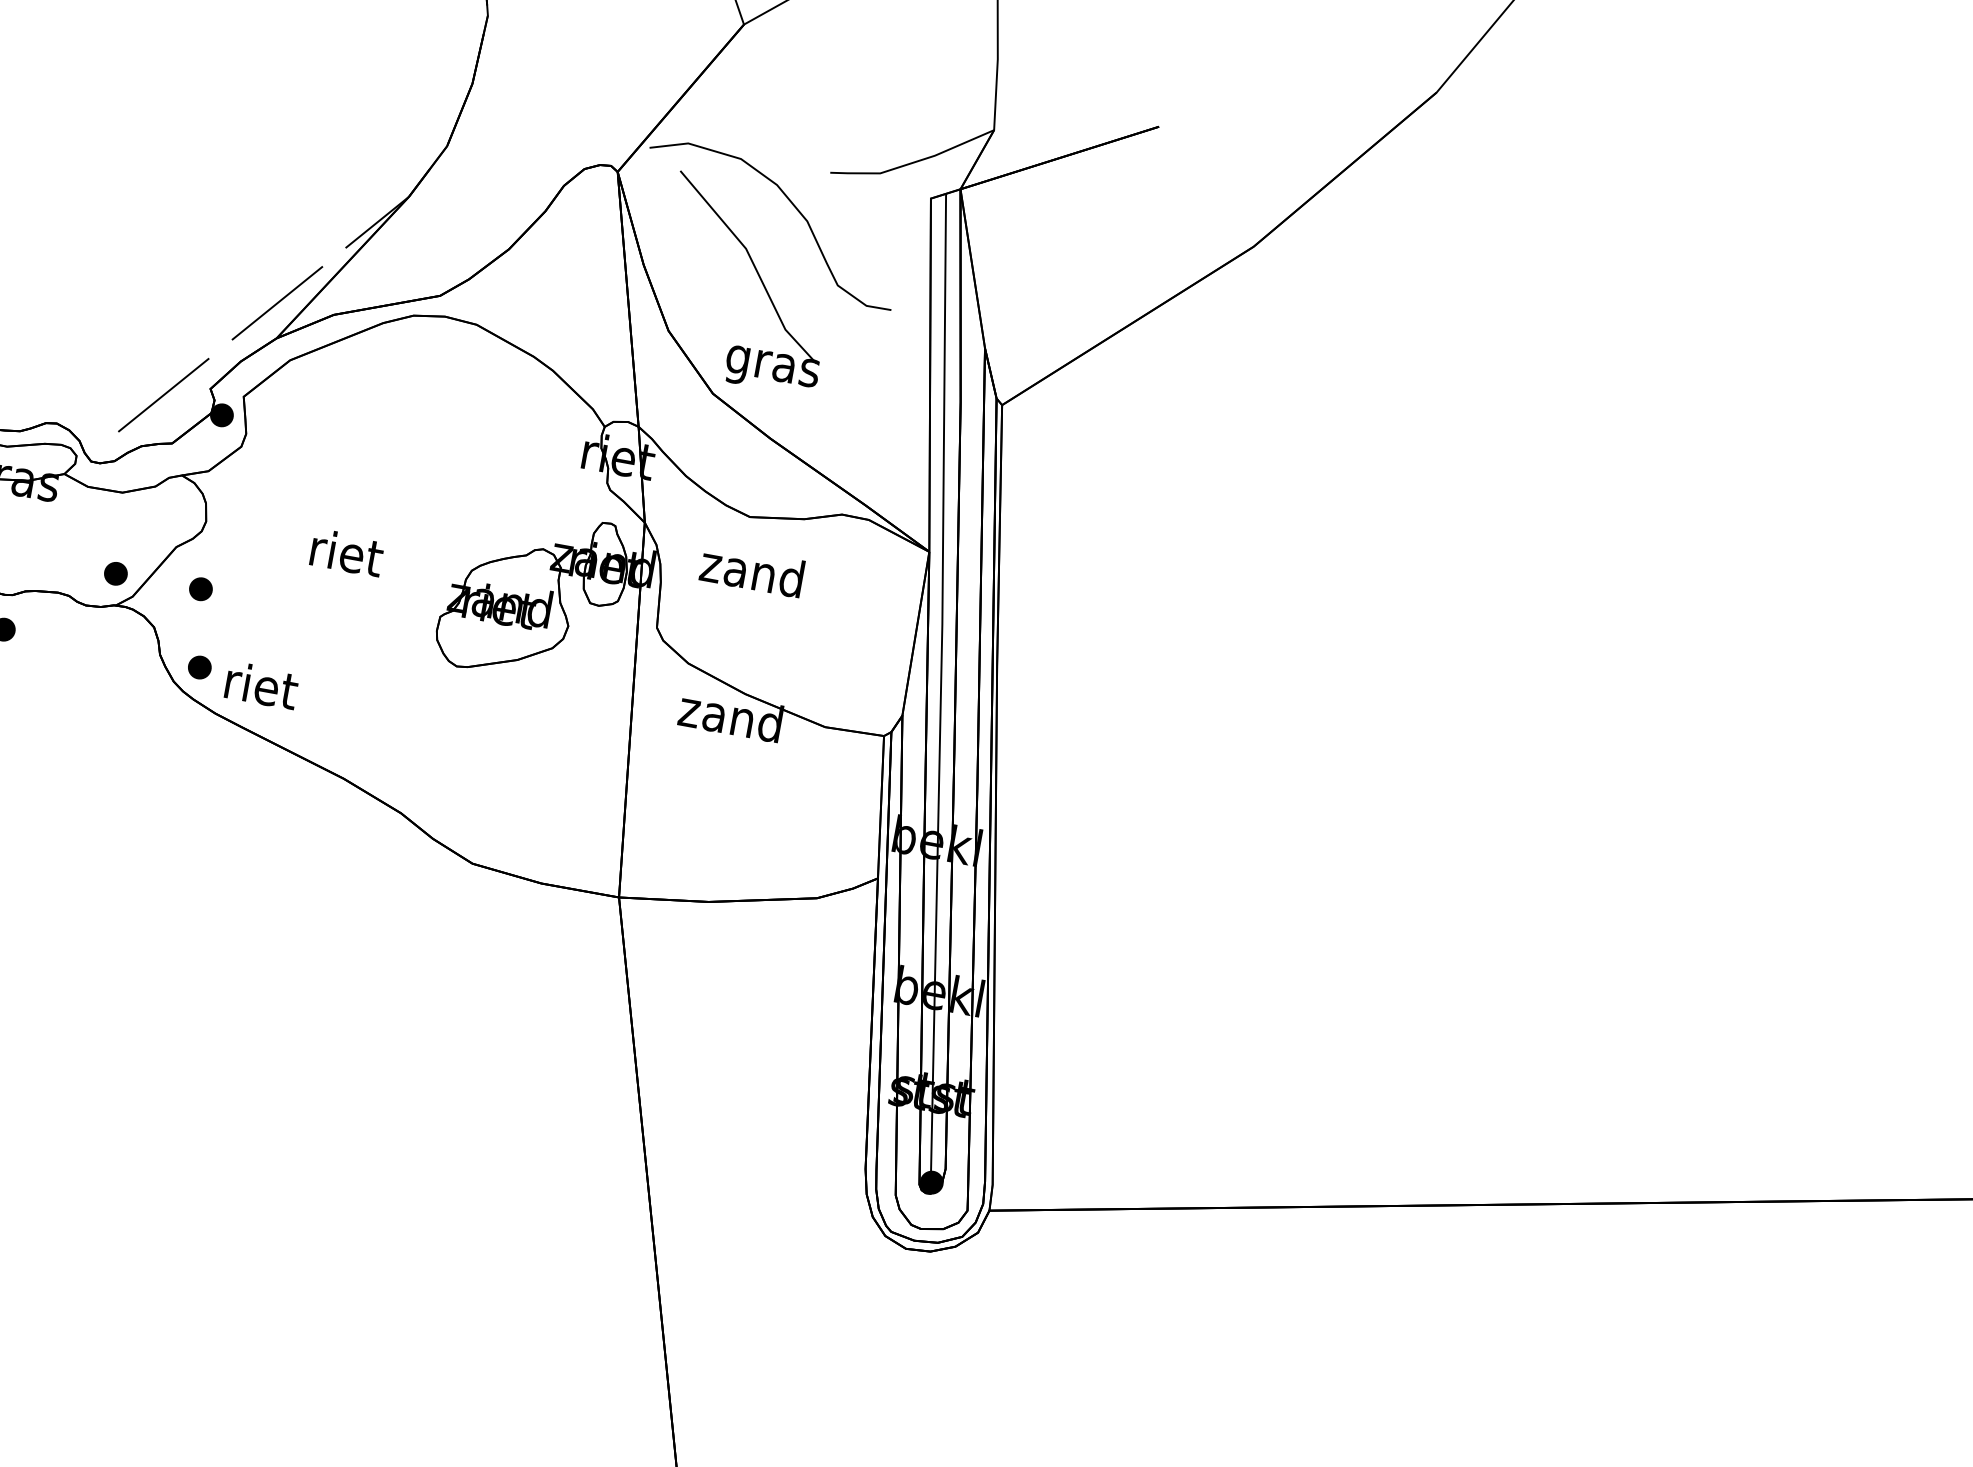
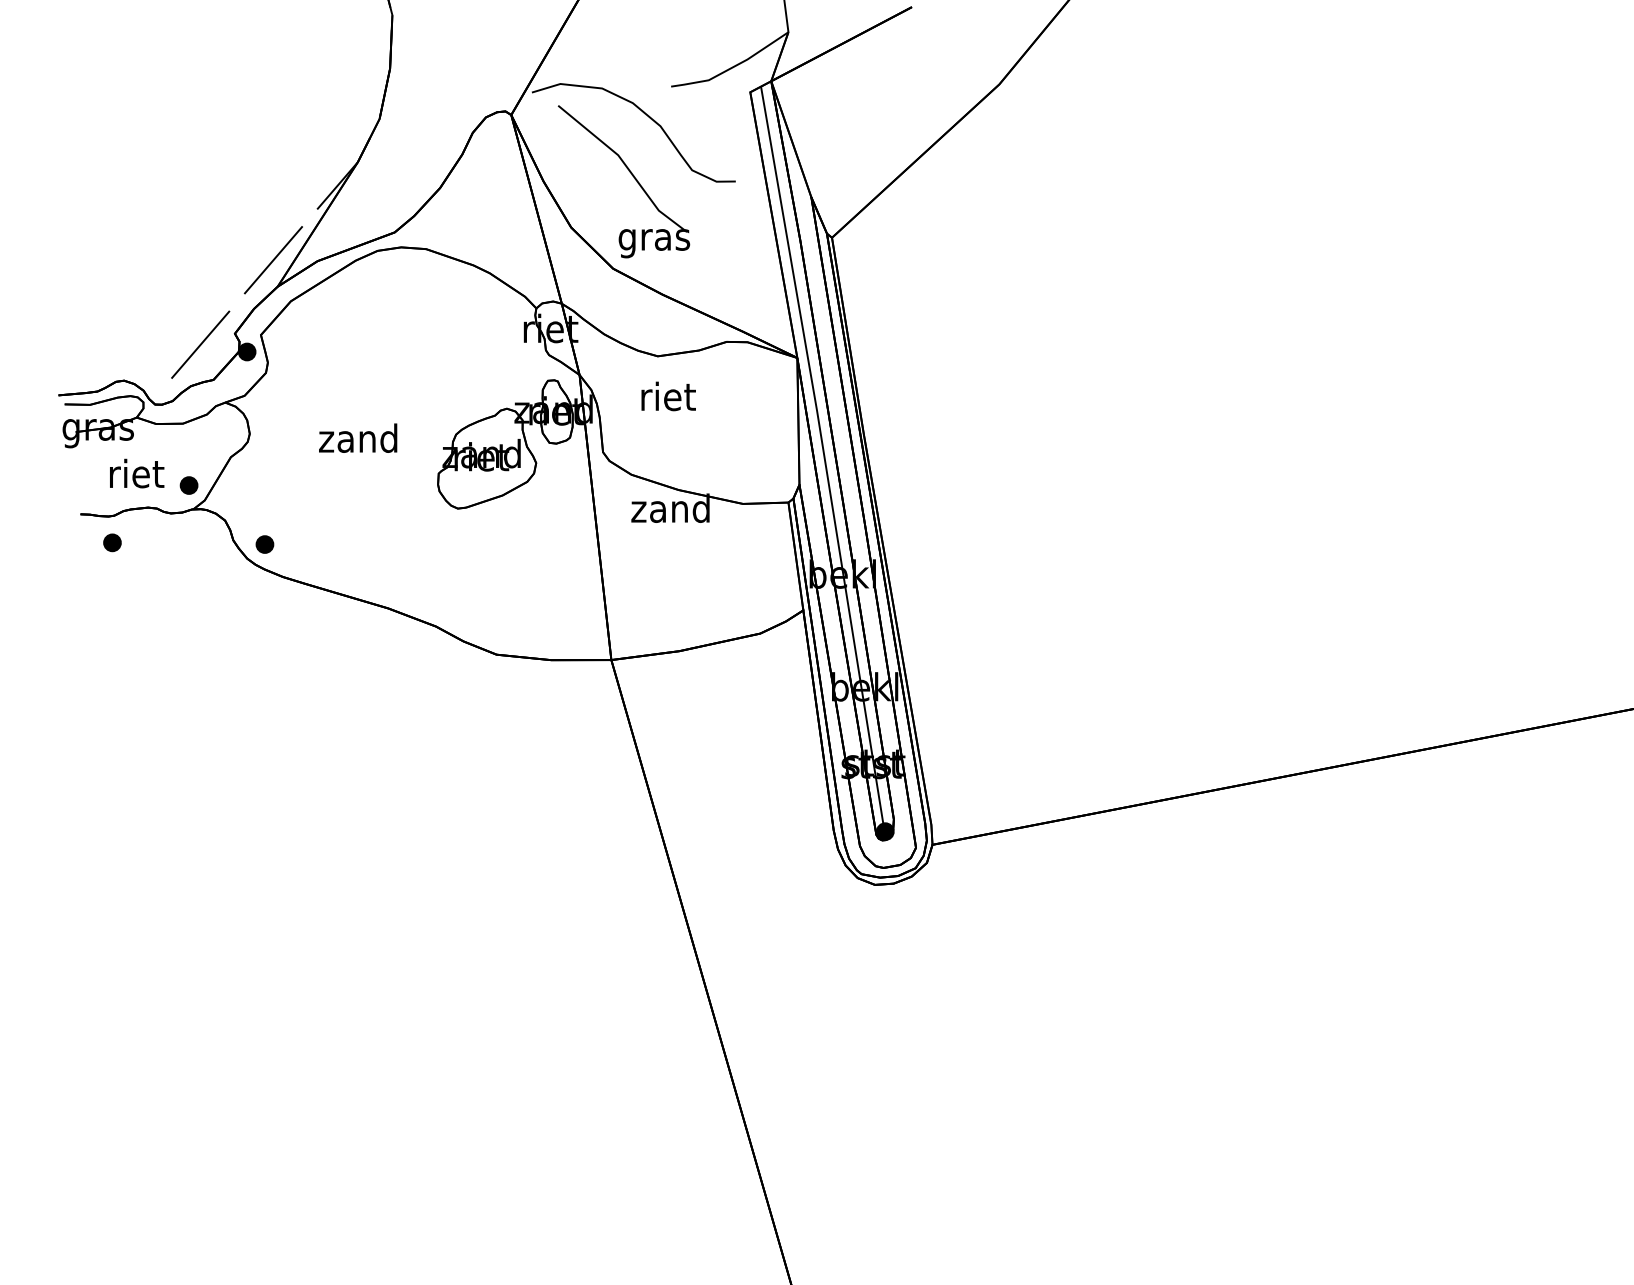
text: (345, 551) -> (358, 437), riet -> zand
text: (751, 570) -> (666, 396), zand -> riet
part: (200, 589) -> (254, 485), removed
text: (262, 685) -> (137, 473), moved

